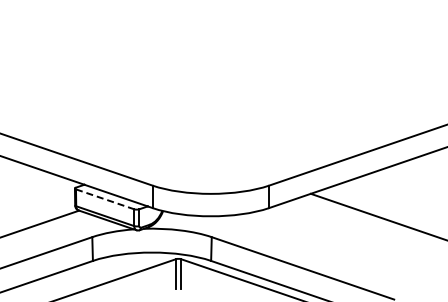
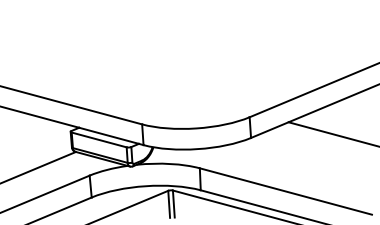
line: (105, 199) -> (99, 140), dashed -> solid

